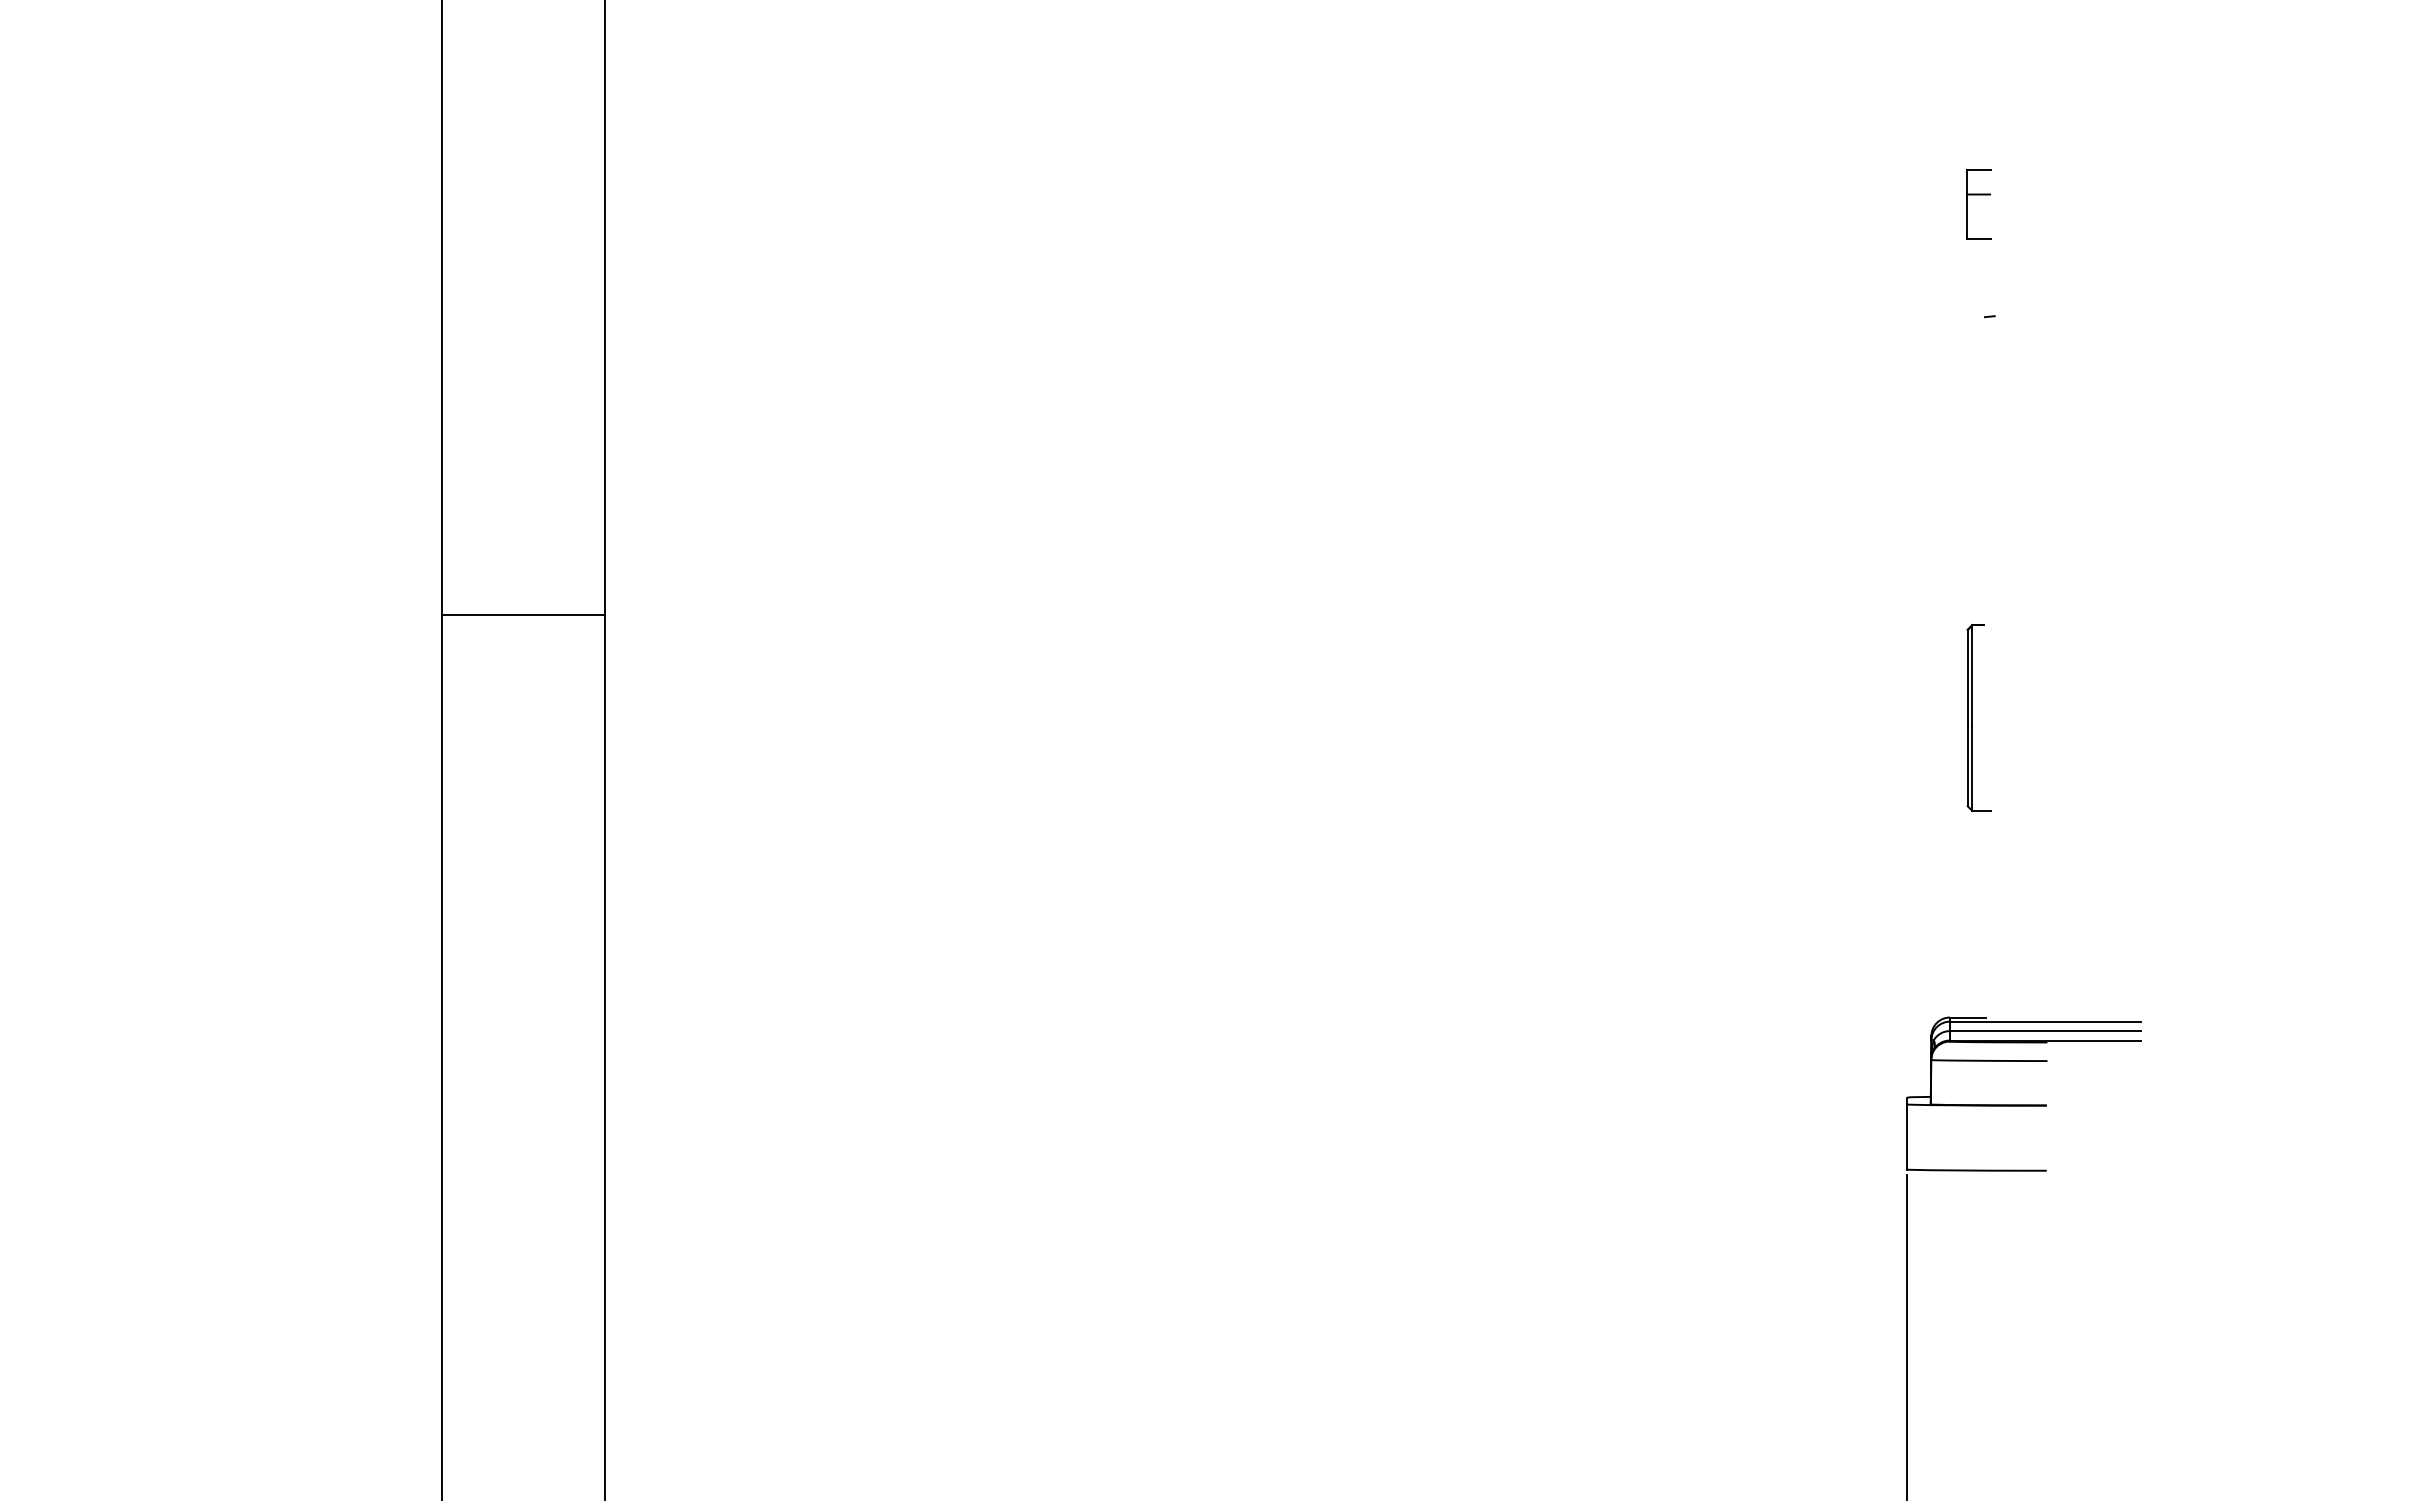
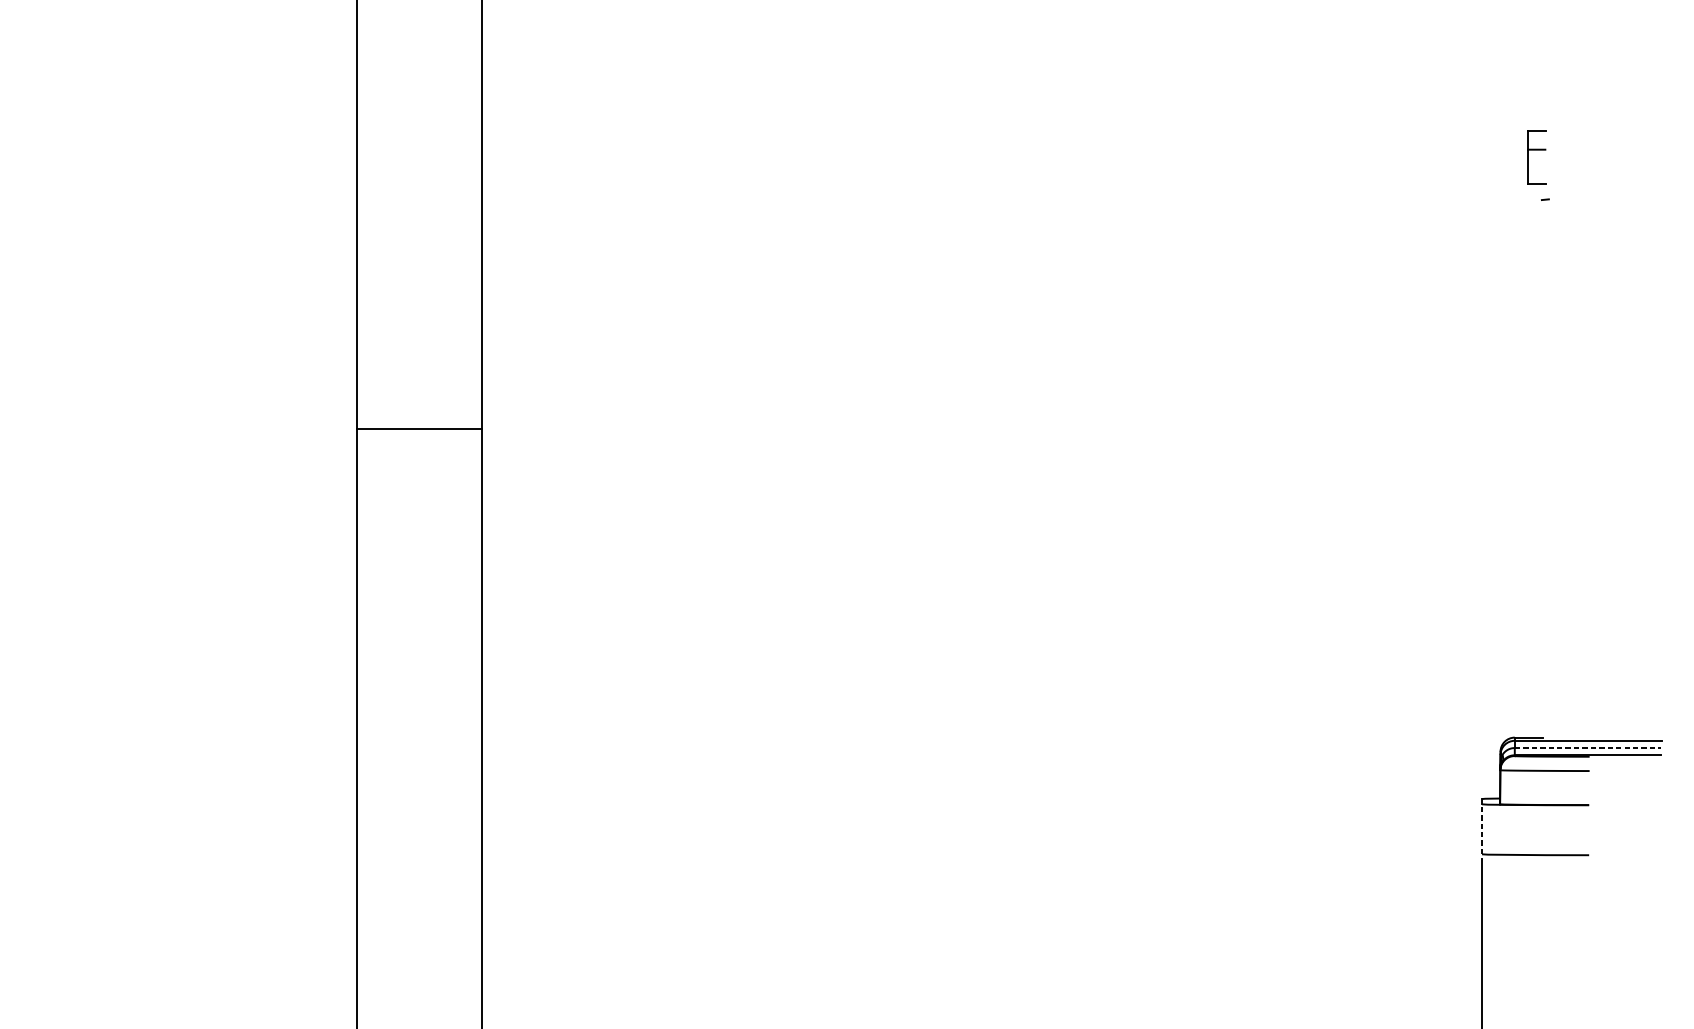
part: (1978, 195) -> (1536, 150), moved
part: (1978, 717) -> (1536, 507), removed
line: (2045, 1031) -> (1588, 748), solid -> dashed
line: (1907, 1136) -> (1482, 828), solid -> dashed

